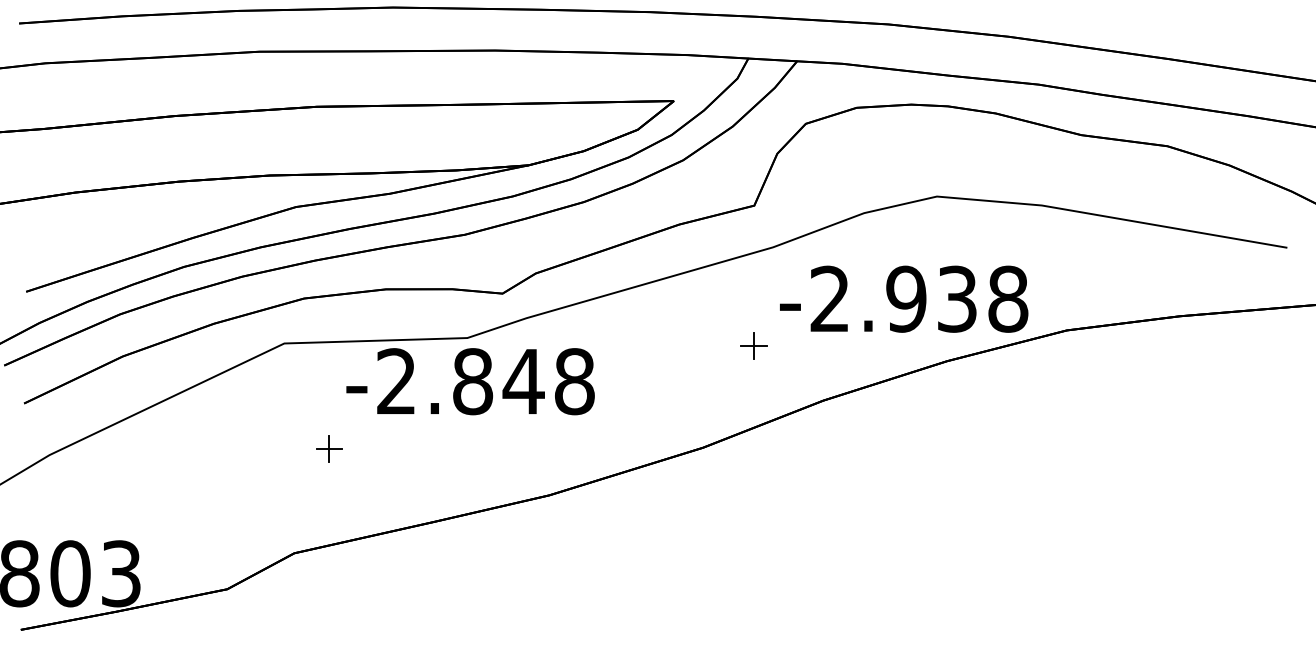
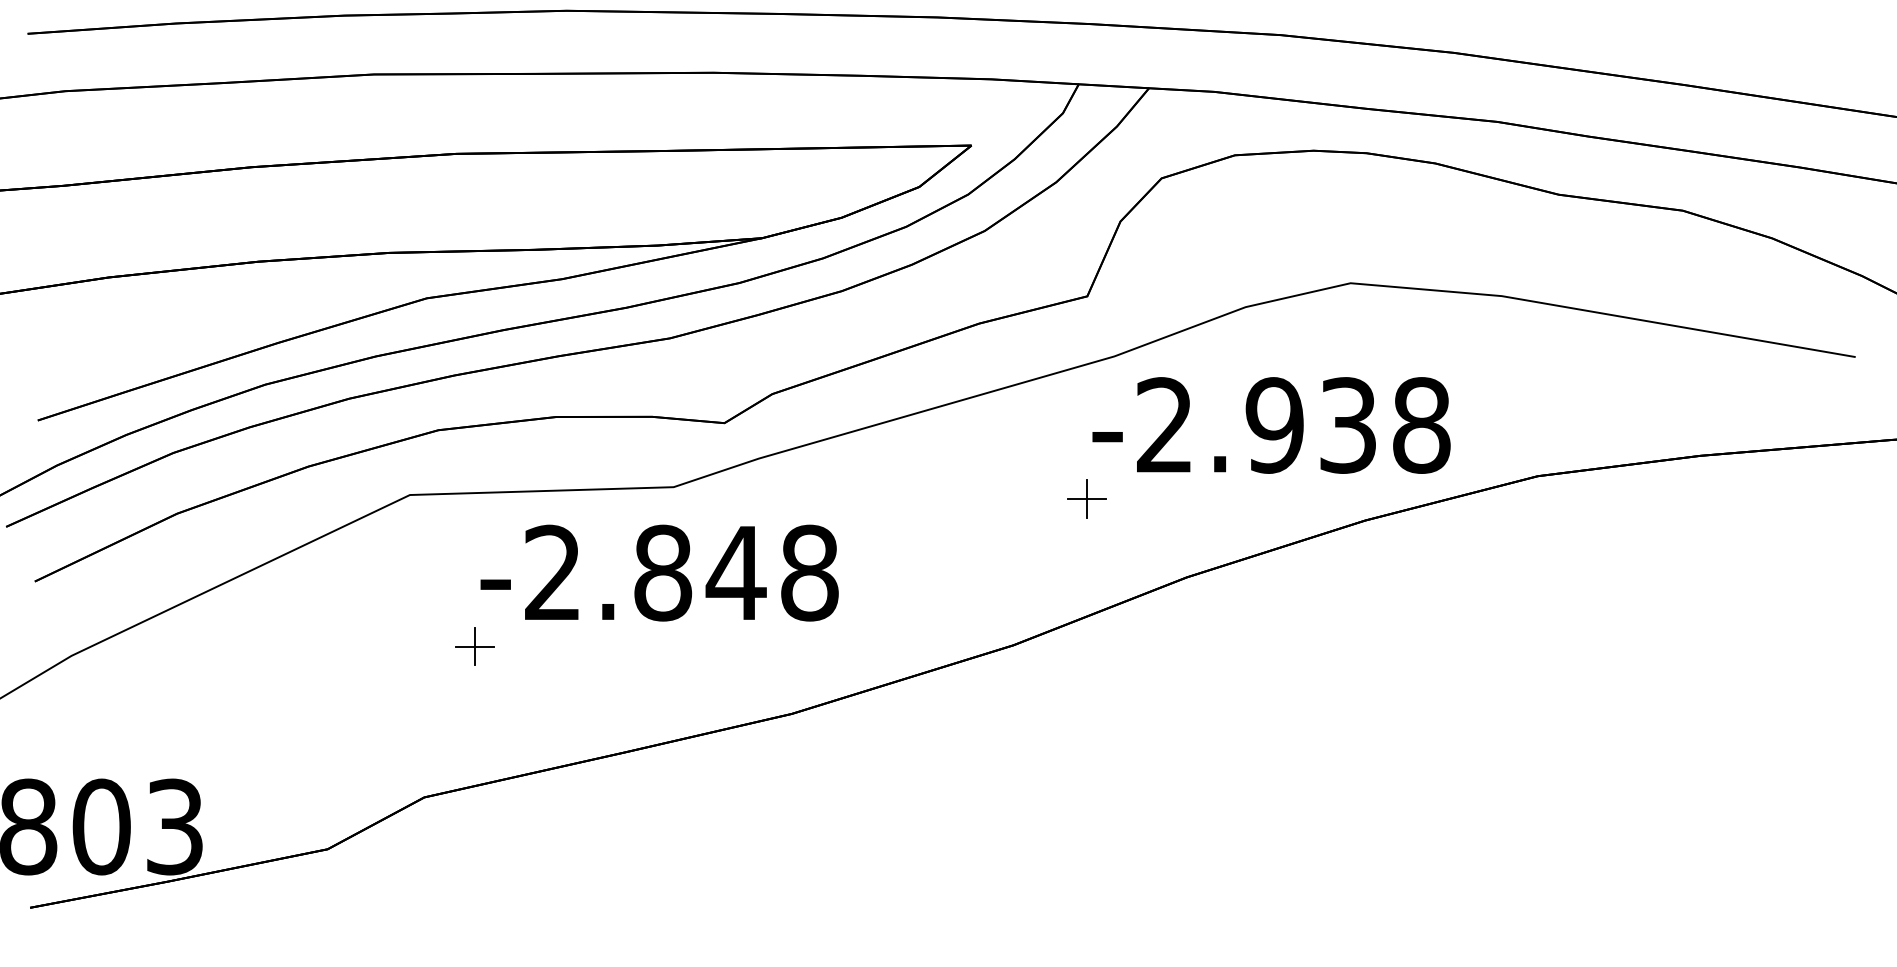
text: (904, 298) -> (1272, 424), moved
text: (470, 381) -> (659, 572), moved

